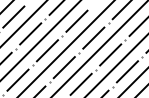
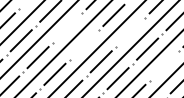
line: (30, 33) -> (67, 27), removed
line: (93, 37) -> (130, 31), removed
line: (46, 50) -> (83, 44), removed
line: (126, 71) -> (163, 65), removed

